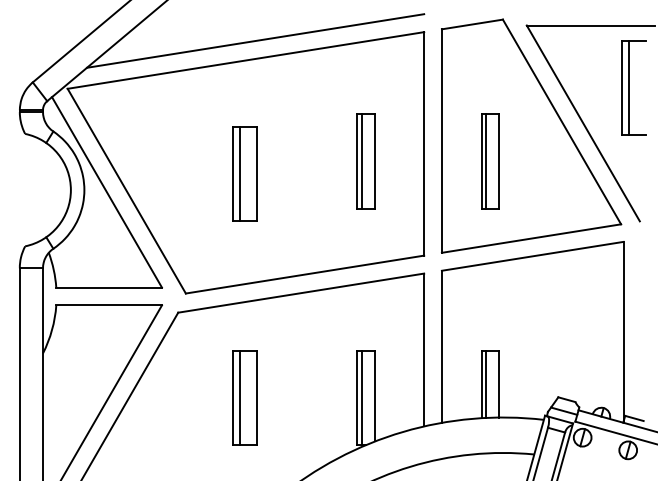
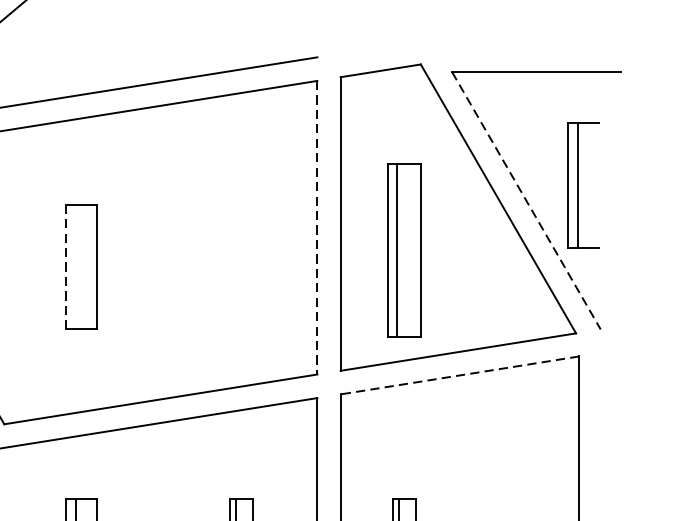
part: (633, 87) -> (583, 185), moved
line: (583, 123) -> (526, 200), solid -> dashed
line: (424, 143) -> (317, 227), solid -> dashed
part: (365, 161) -> (240, 250), removed
part: (490, 161) -> (404, 250), size x1.4
line: (233, 173) -> (66, 266), solid -> dashed
line: (240, 173) -> (76, 266), removed
line: (532, 256) -> (459, 375), solid -> dashed

